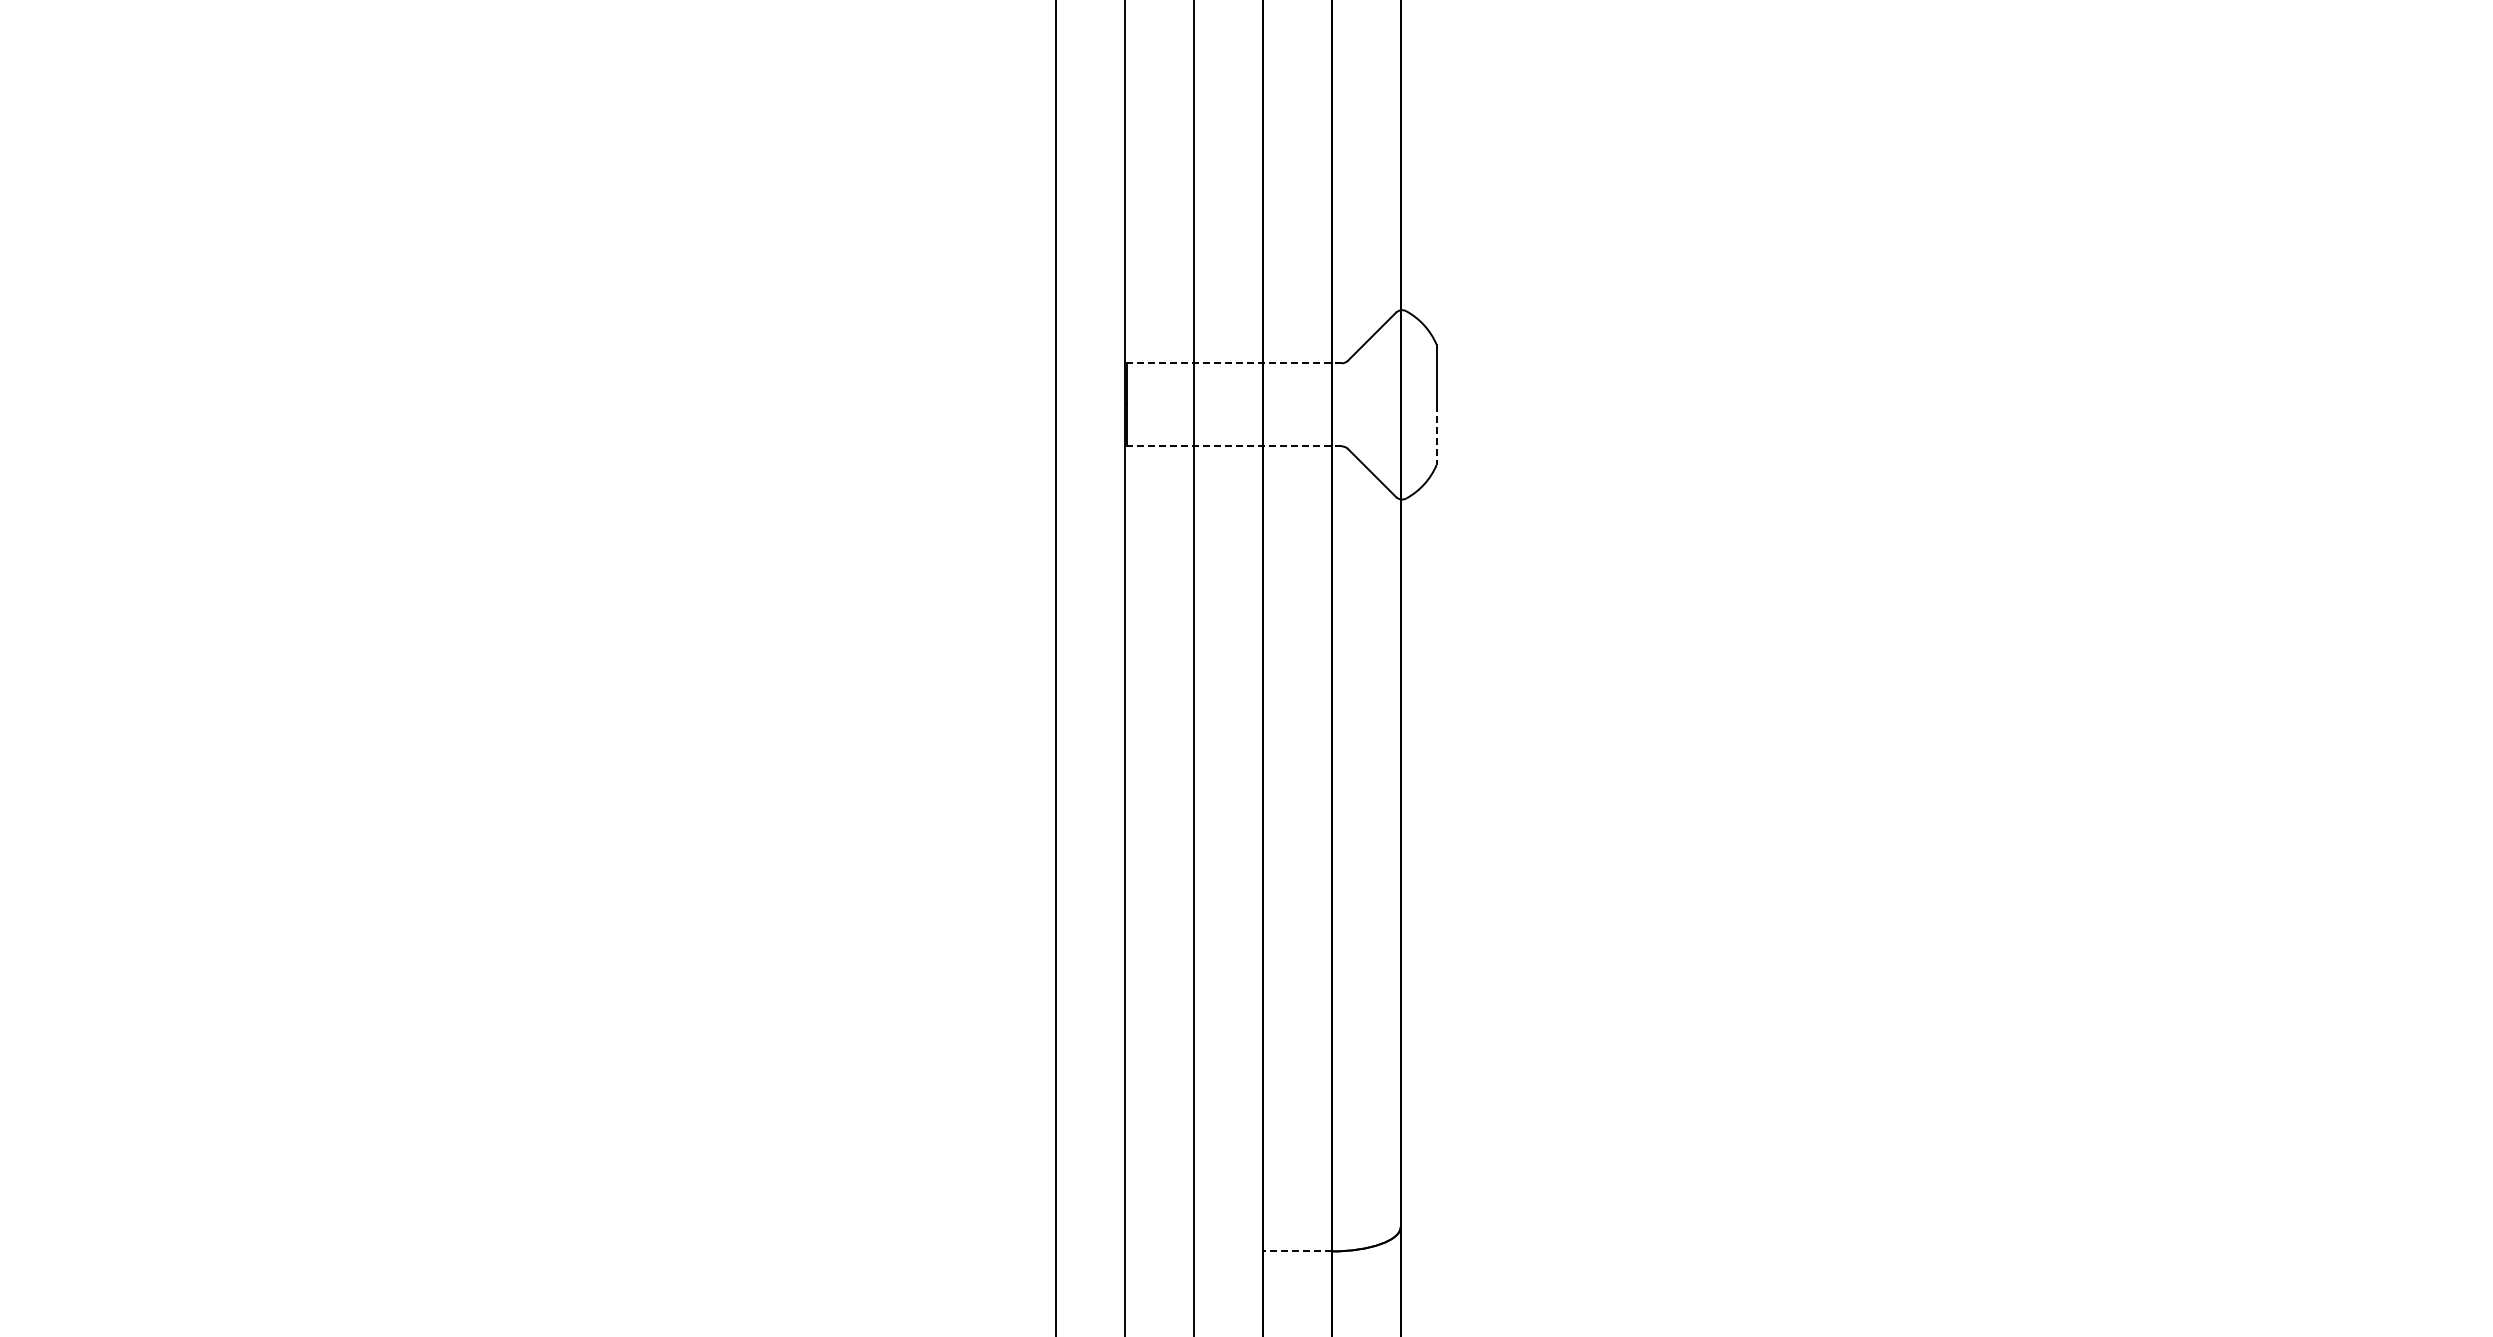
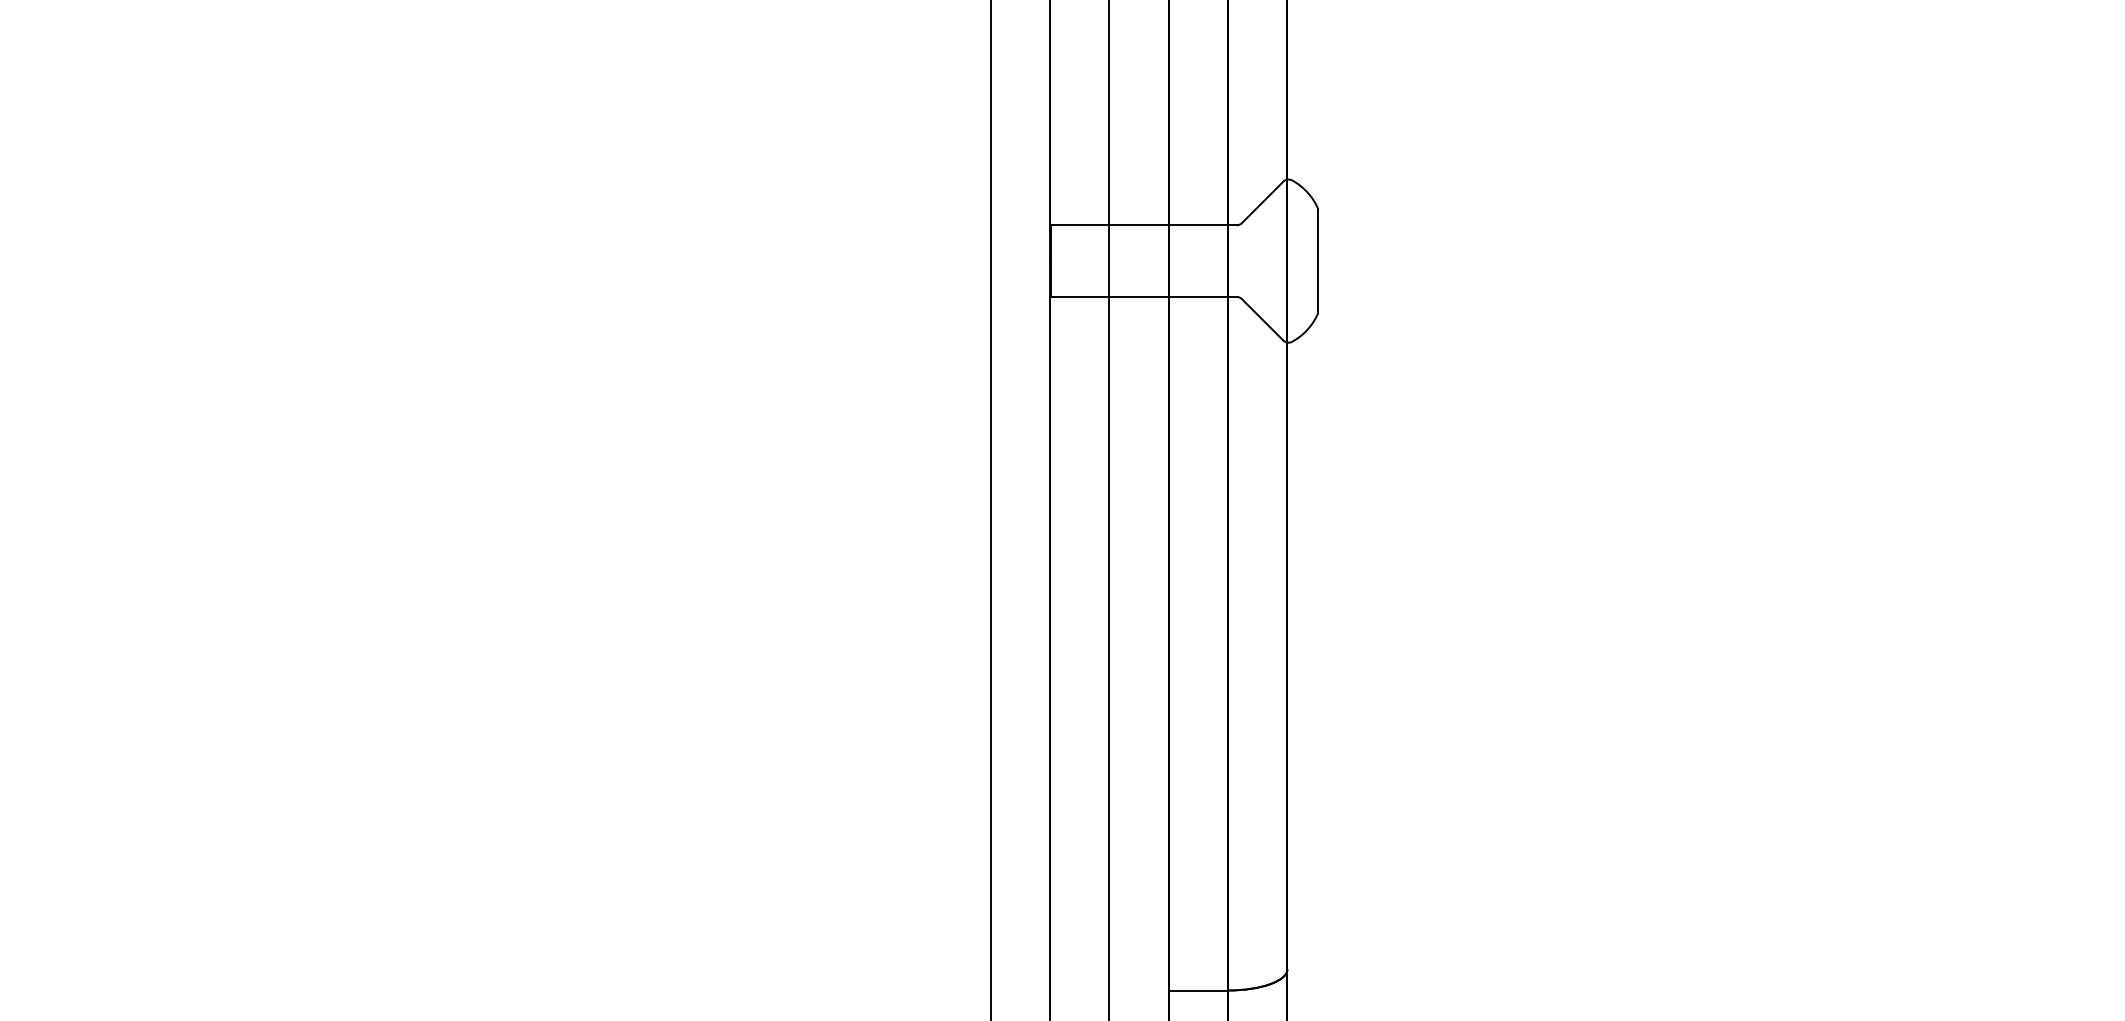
line: (1234, 363) -> (1144, 225), dashed -> solid
line: (1436, 435) -> (1318, 287), dashed -> solid
line: (1234, 446) -> (1144, 296), dashed -> solid
line: (1296, 1251) -> (1197, 990), dashed -> solid

